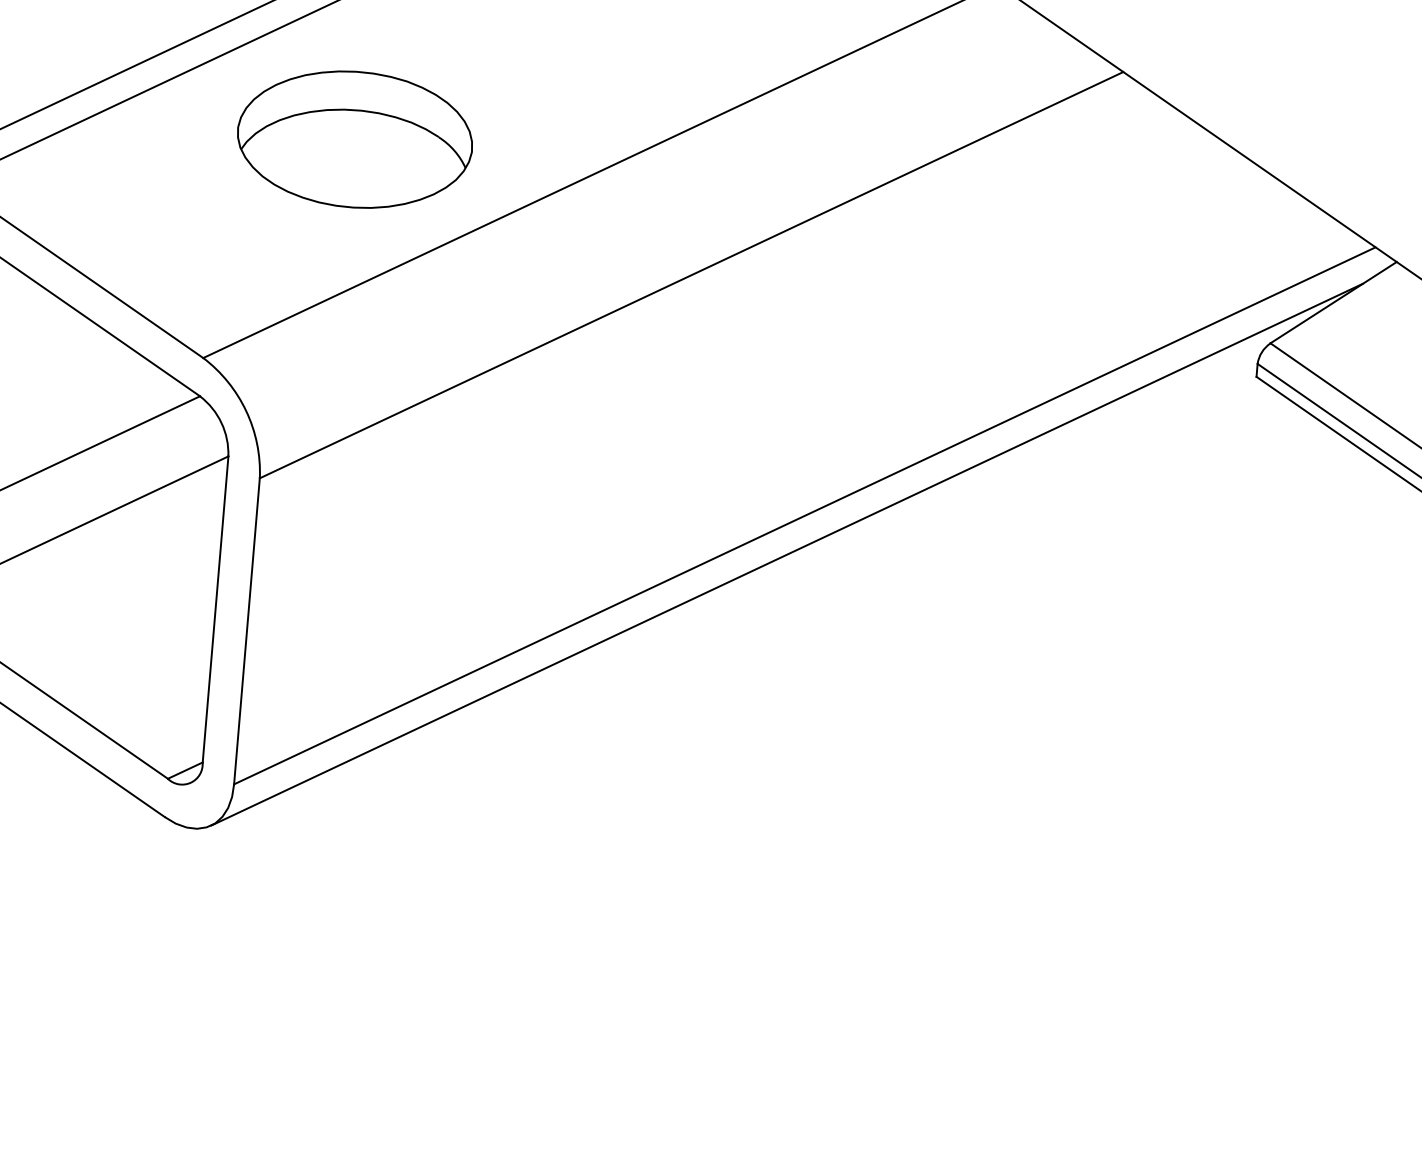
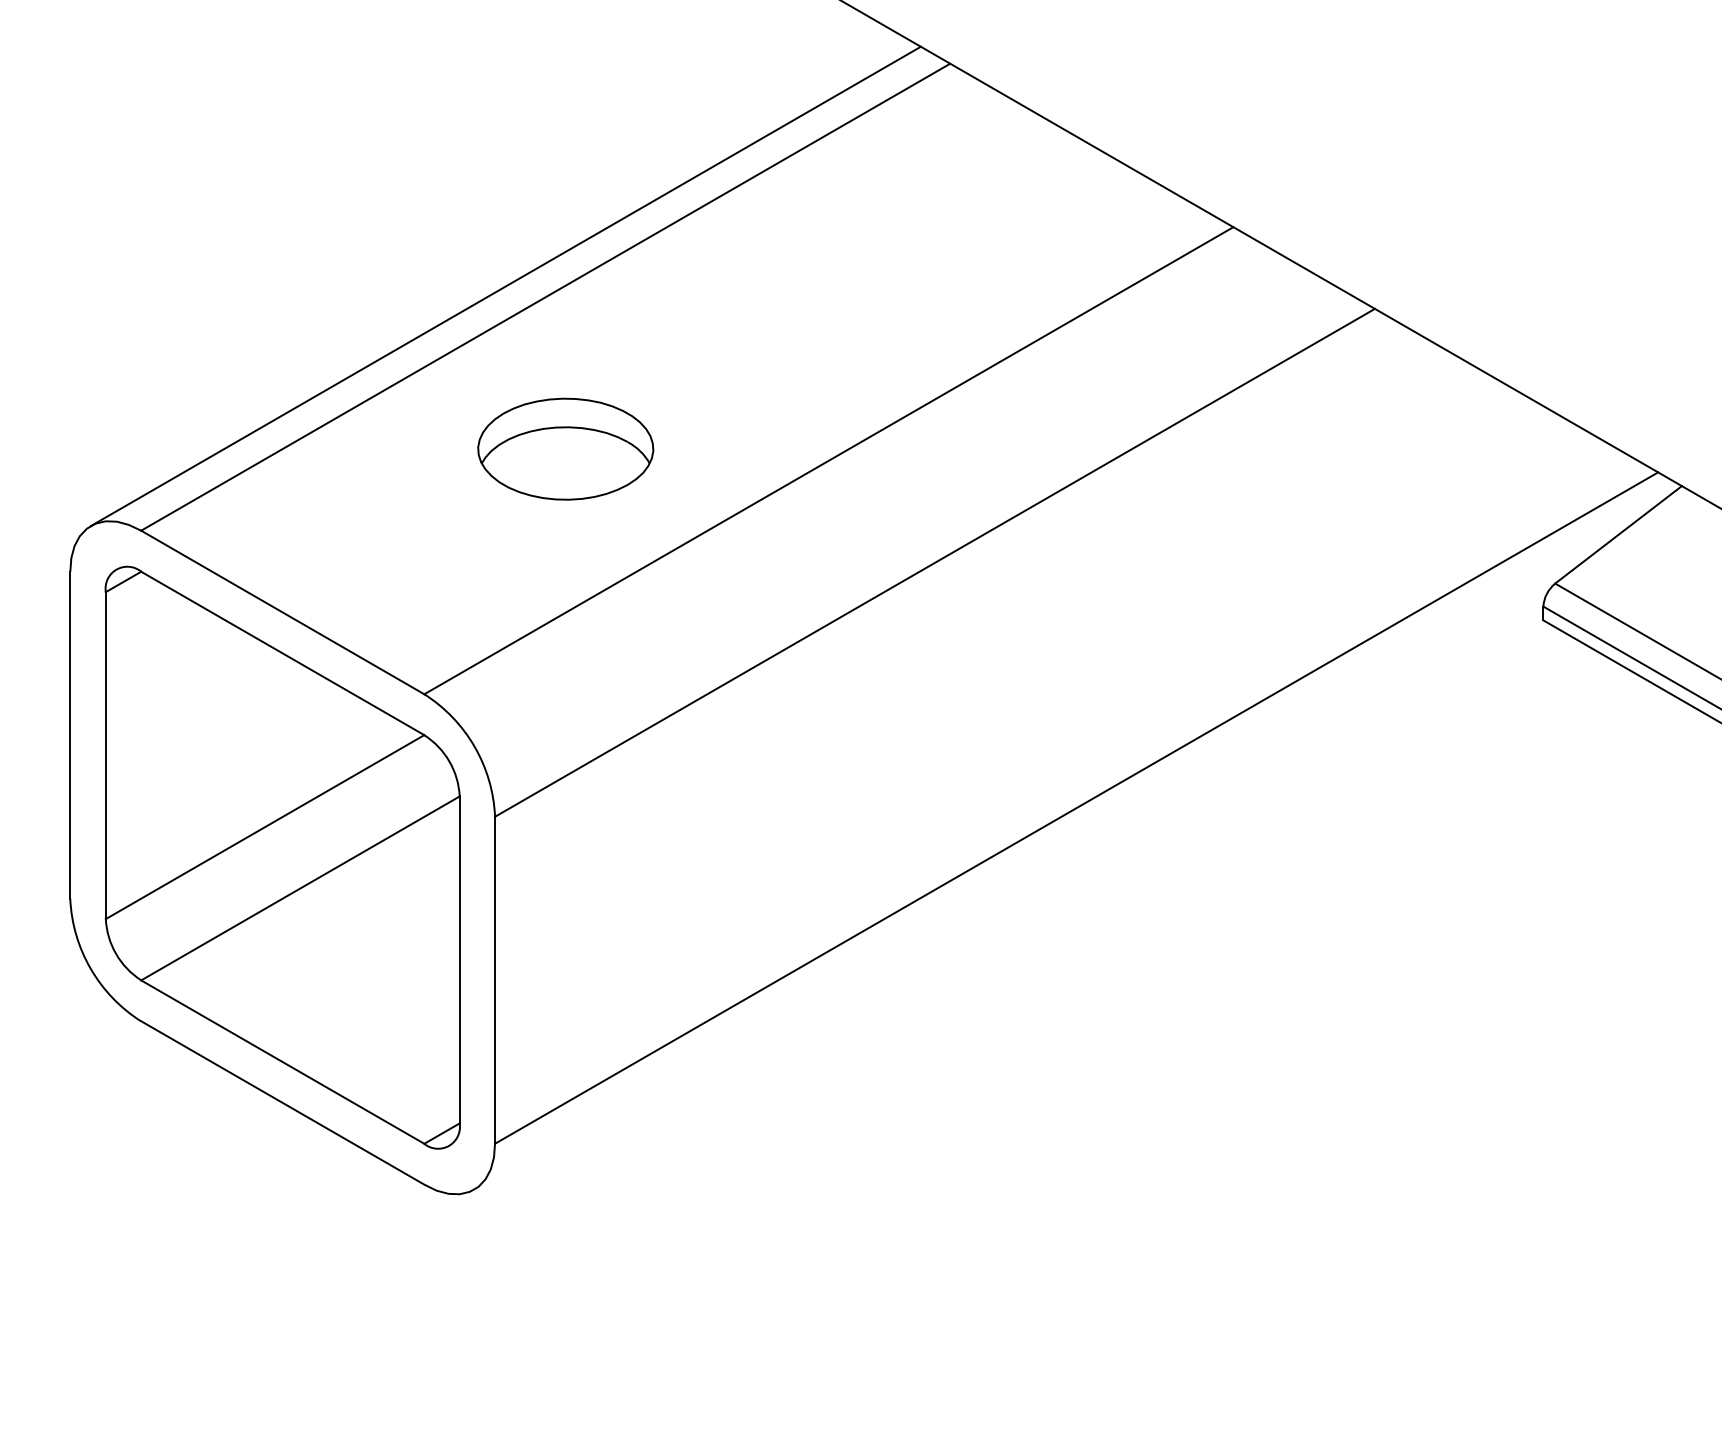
part: (354, 140) -> (565, 449), size x0.7
line: (787, 554) -> (1061, 850), removed

